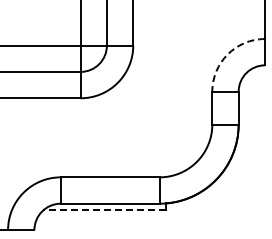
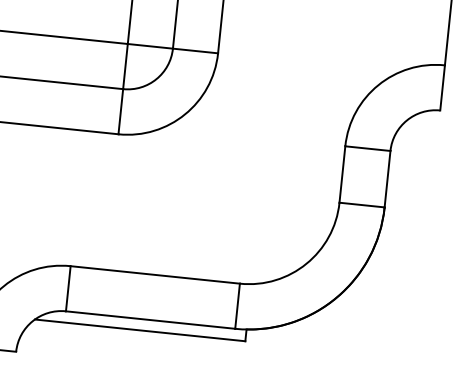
arc: (227, 54) -> (377, 85), dashed -> solid
line: (104, 210) -> (139, 330), dashed -> solid

